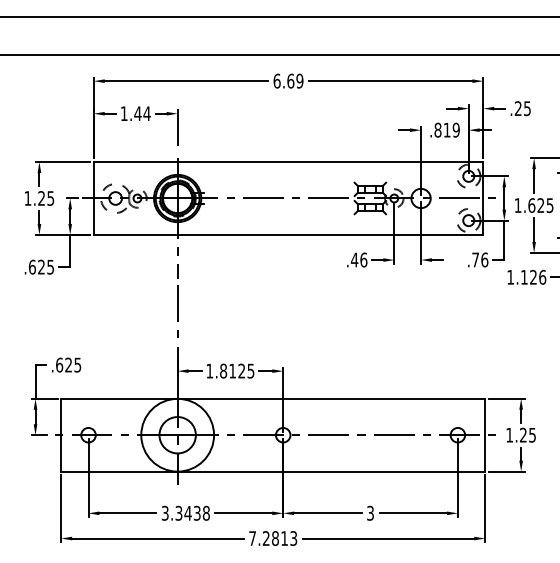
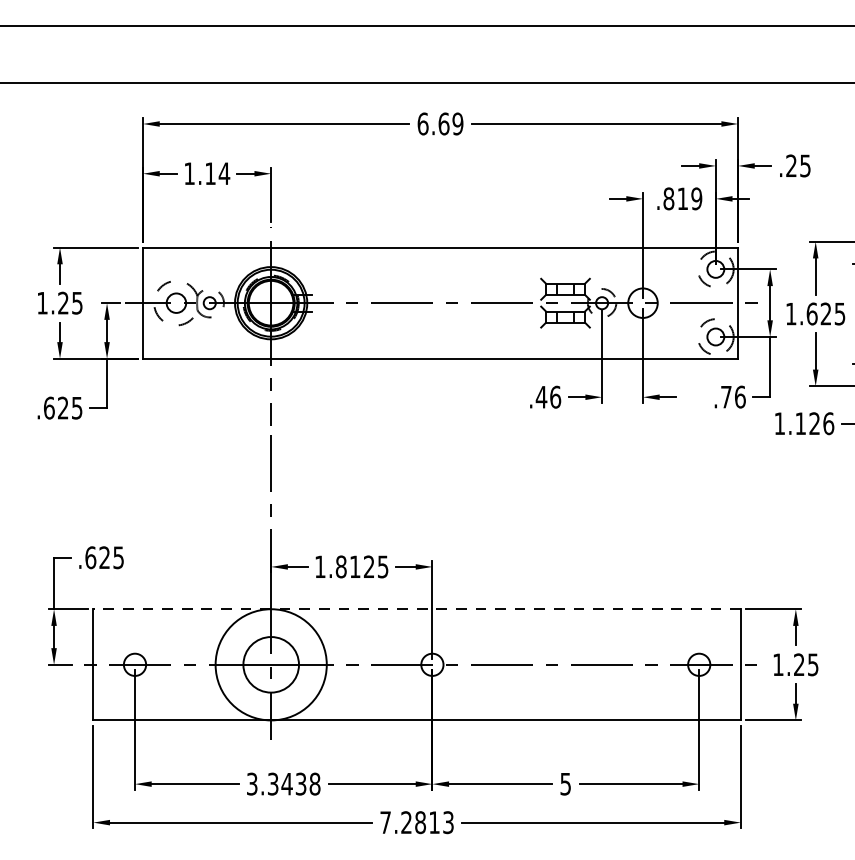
text: (137, 113) -> (209, 173), 1.44 -> 1.14
line: (273, 398) -> (417, 608), solid -> dashed
text: (370, 512) -> (565, 782), 3 -> 5

